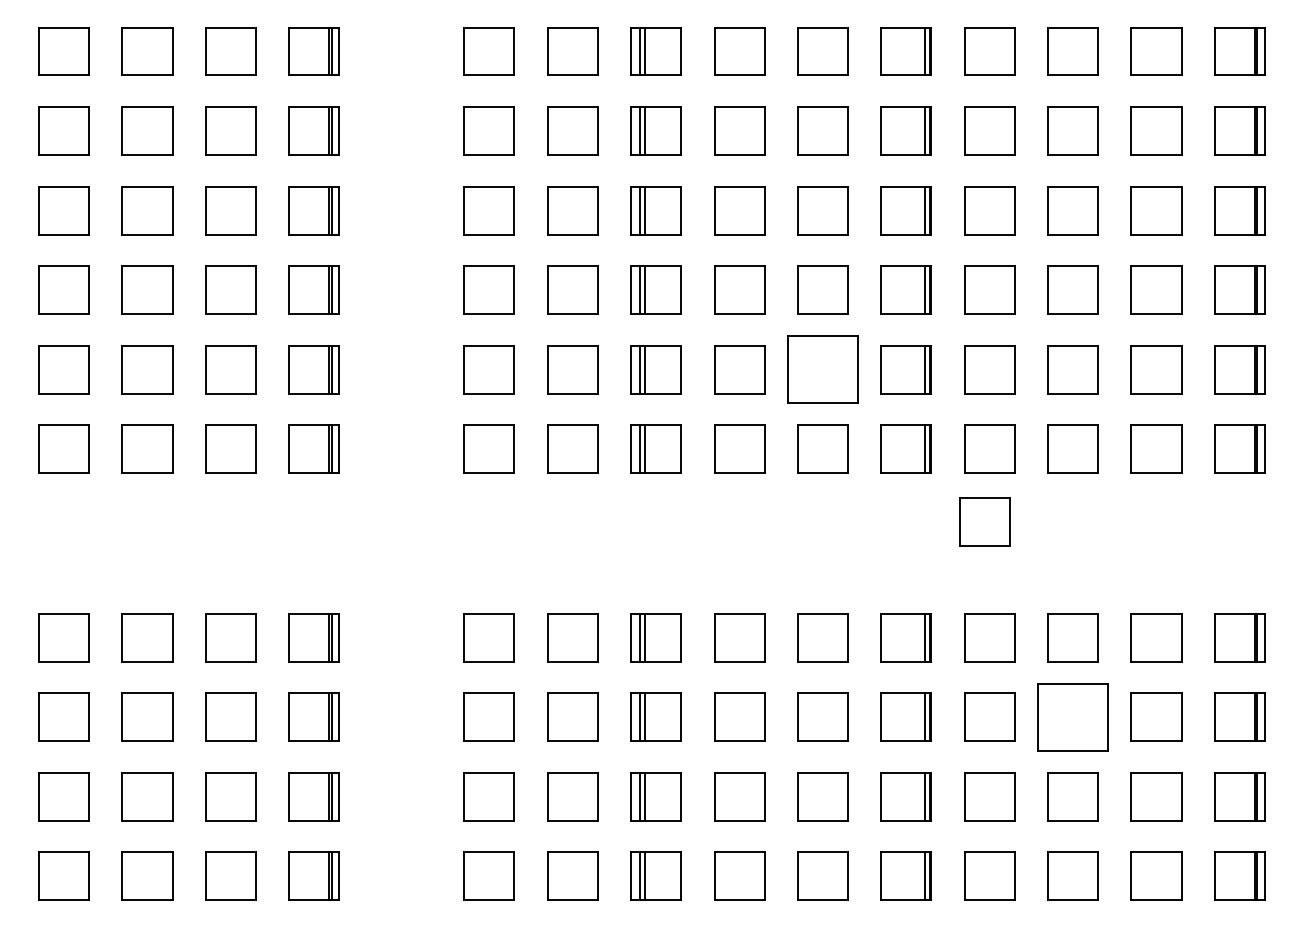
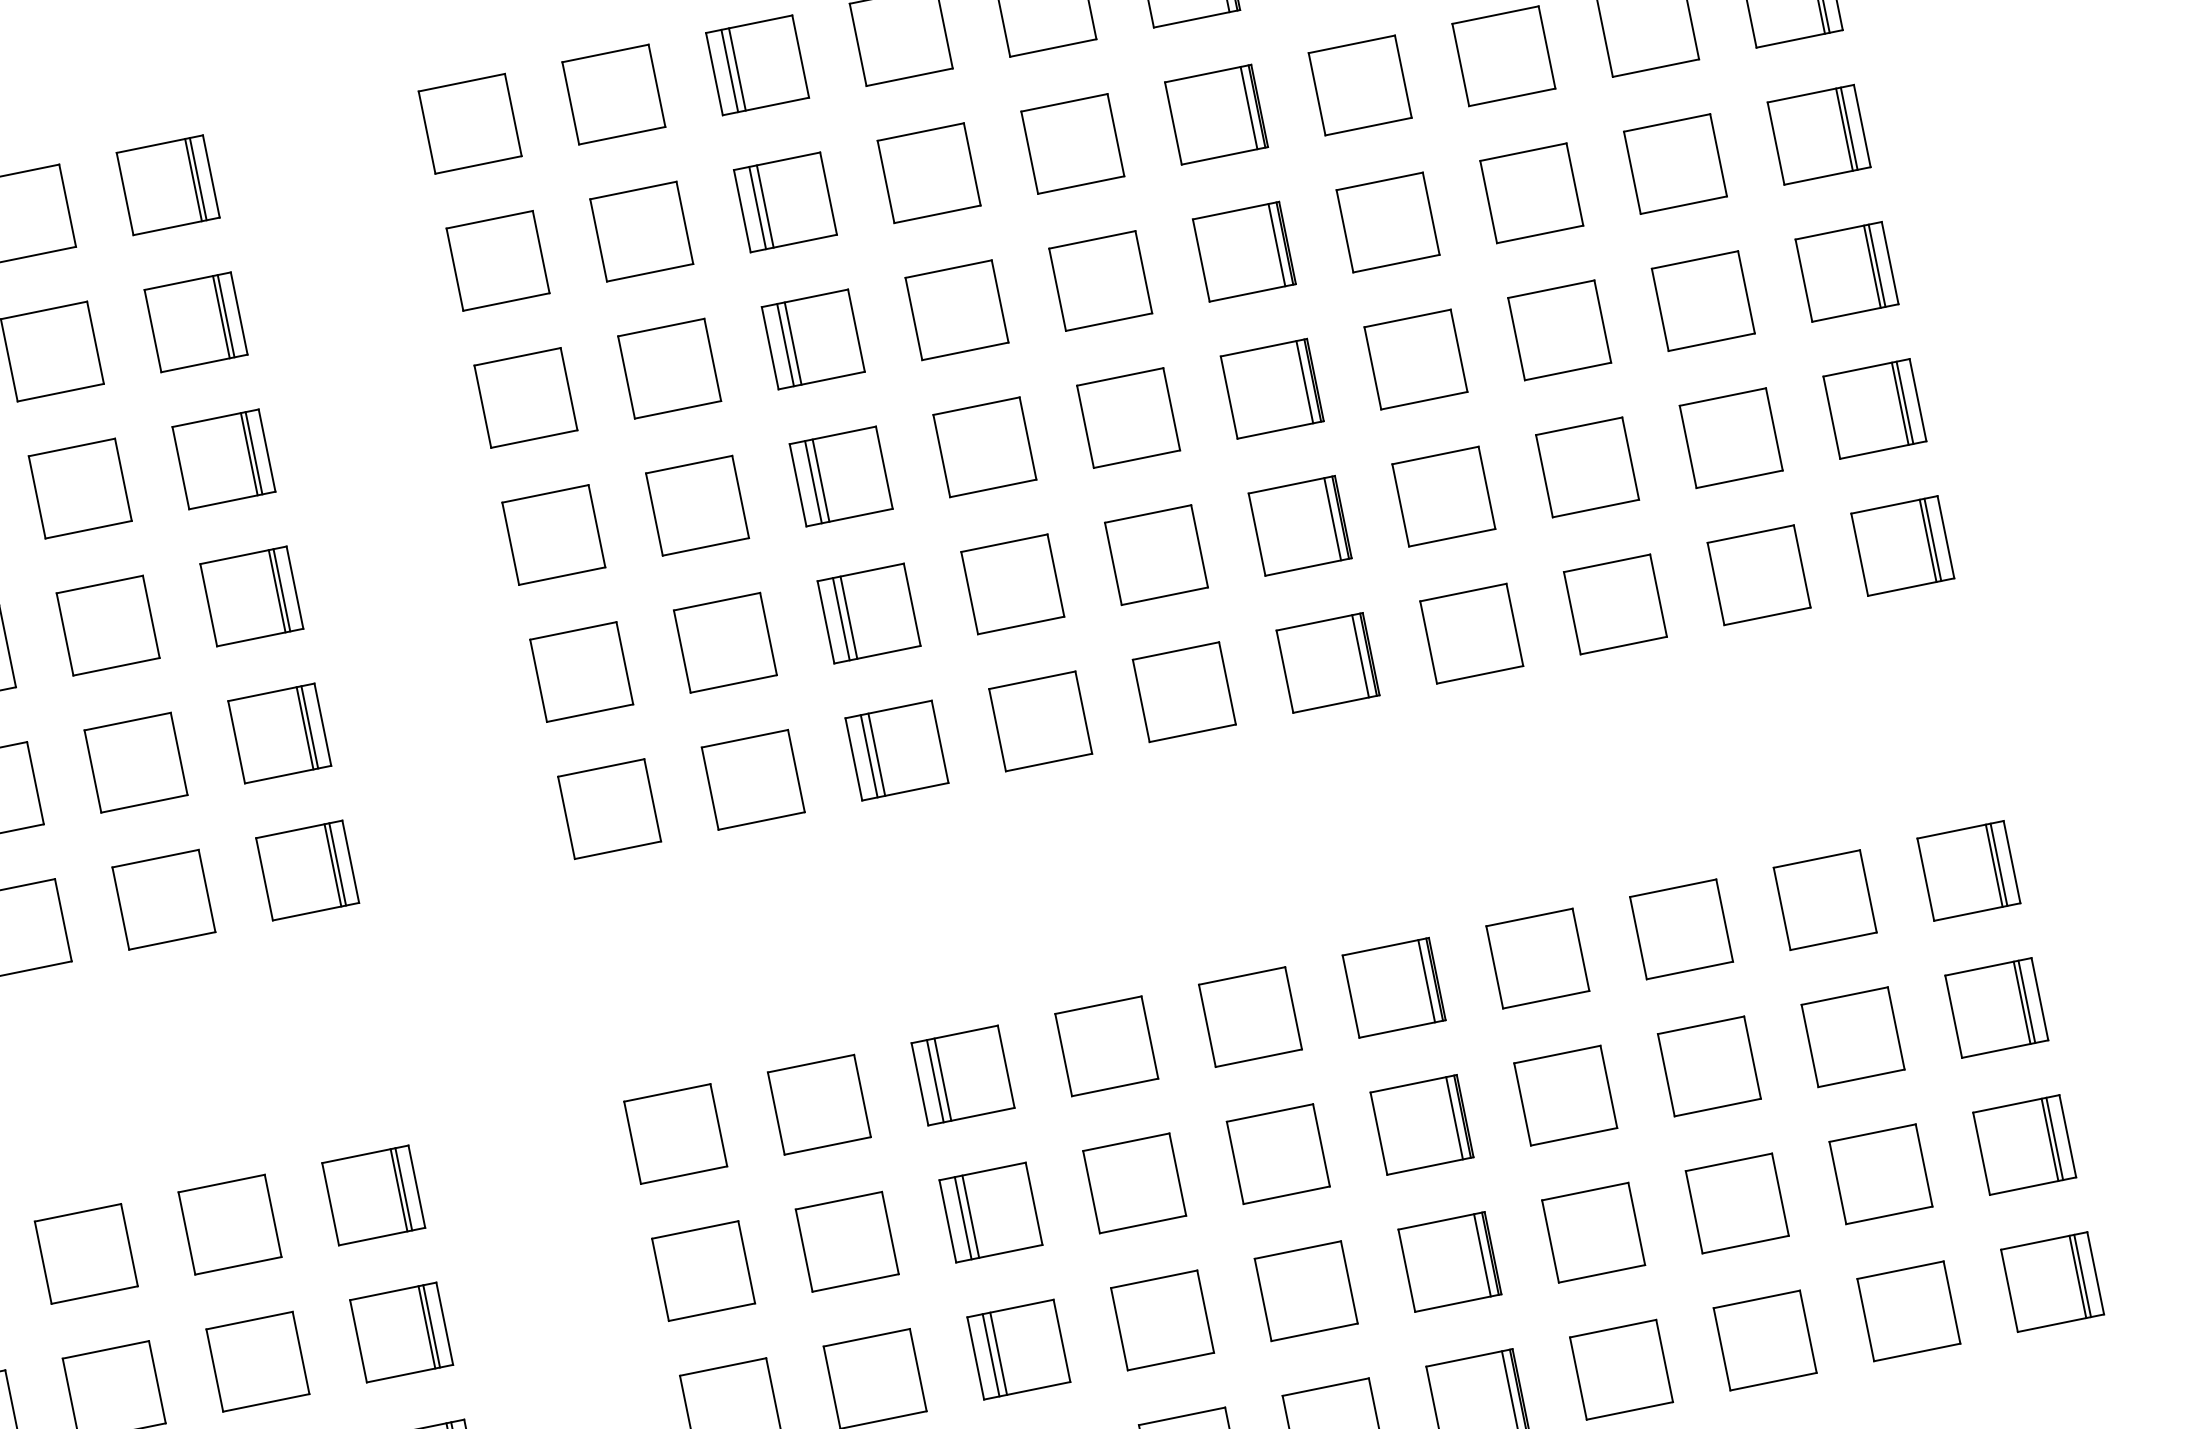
part: (822, 369) -> (1155, 554), size x0.71
part: (984, 521) -> (1488, 760), removed
part: (1072, 716) -> (1708, 1065), size x0.71

